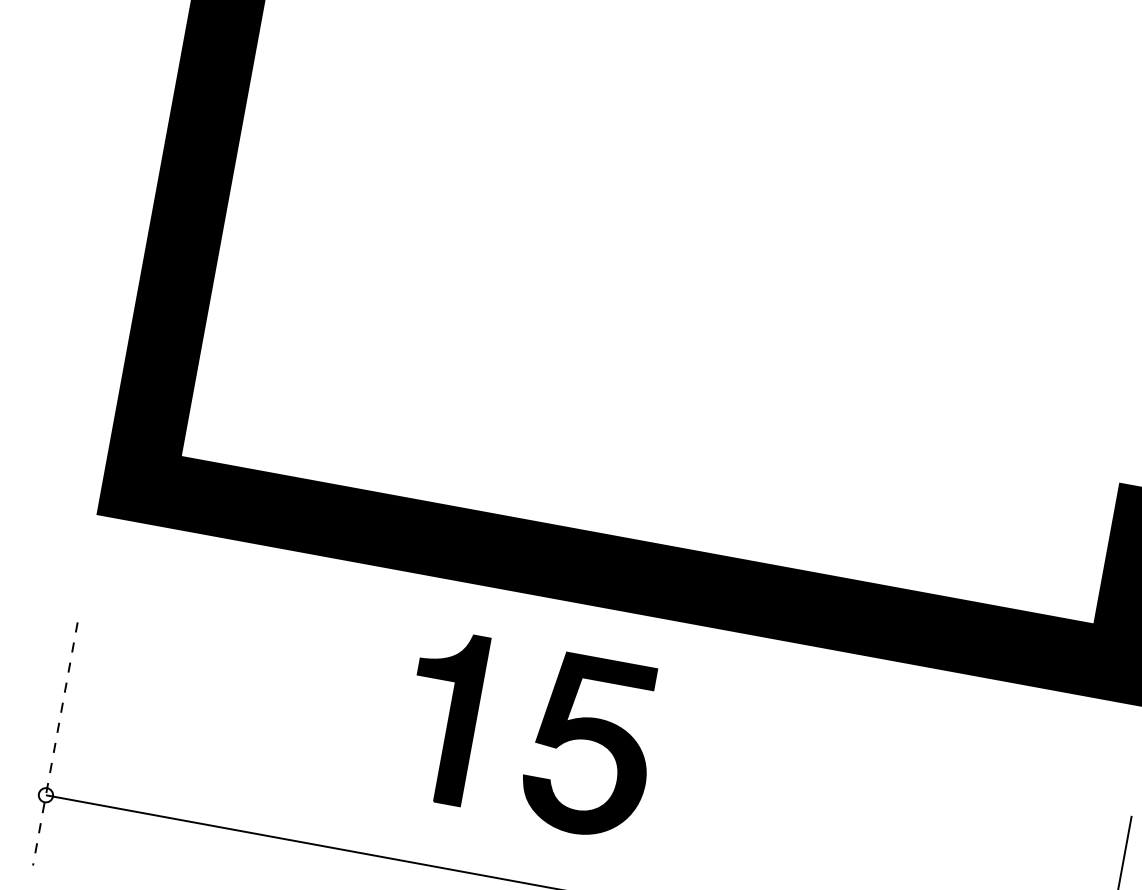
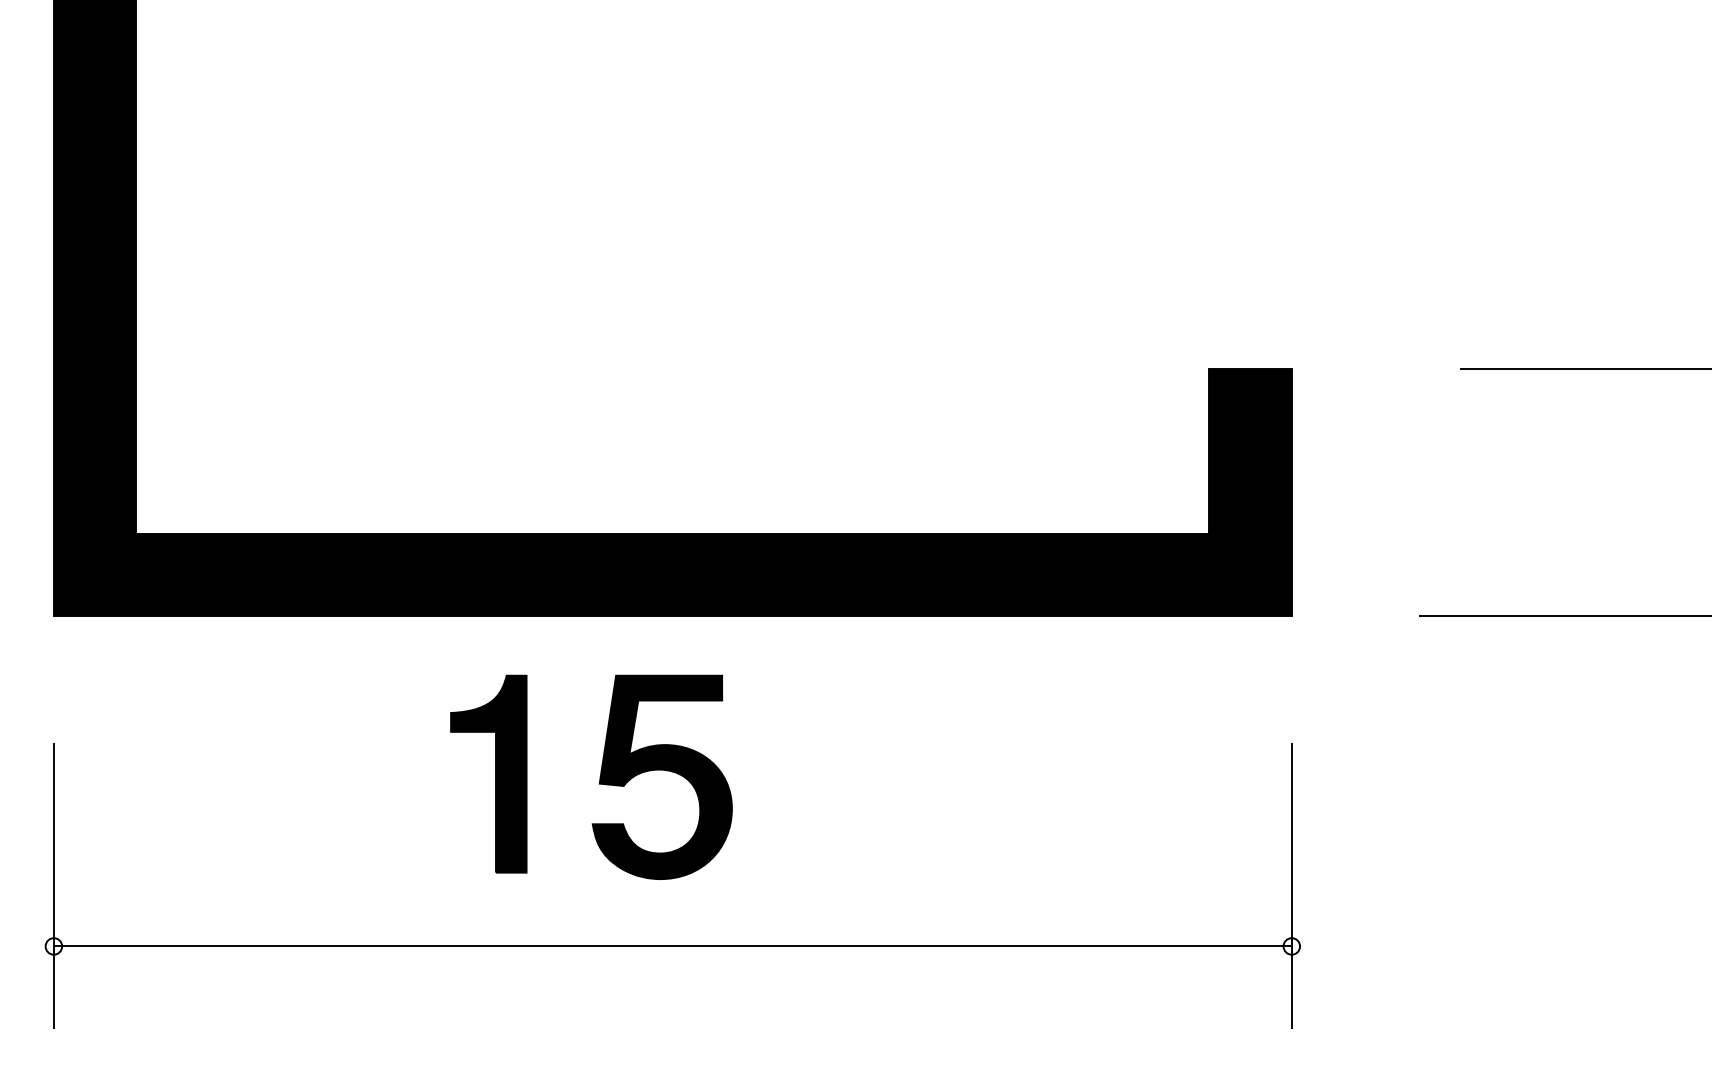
line: (54, 744) -> (53, 886), dashed -> solid

